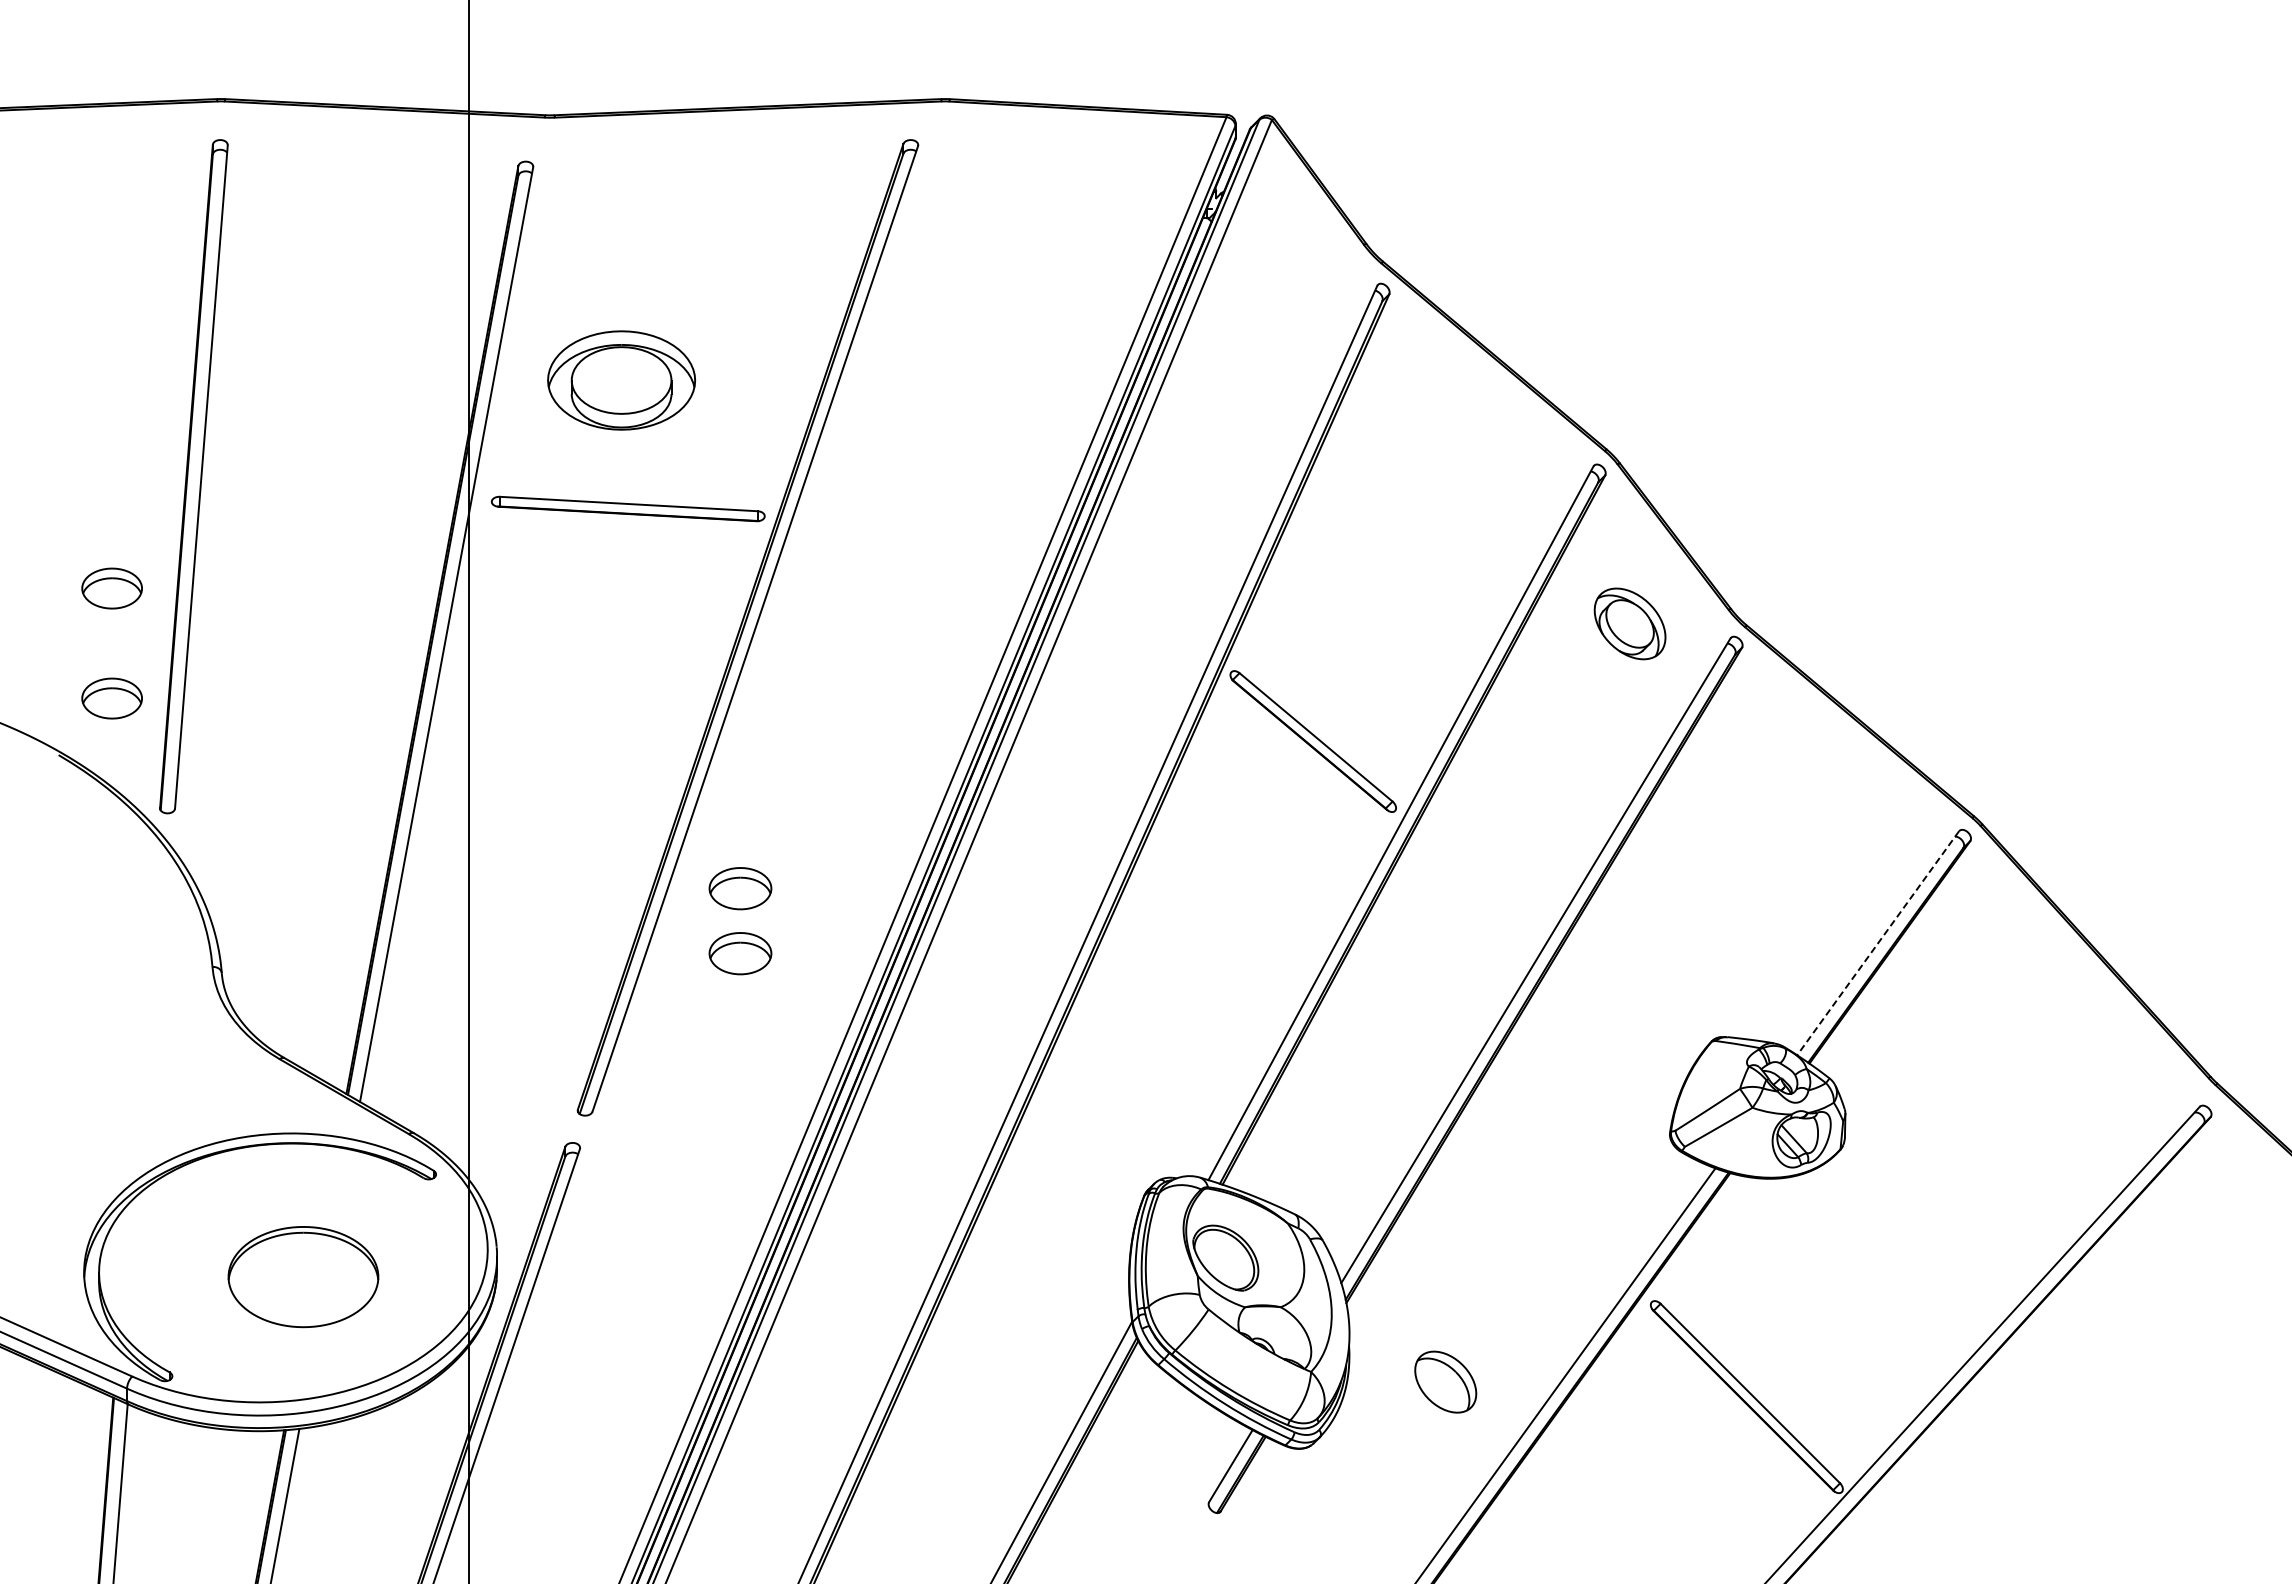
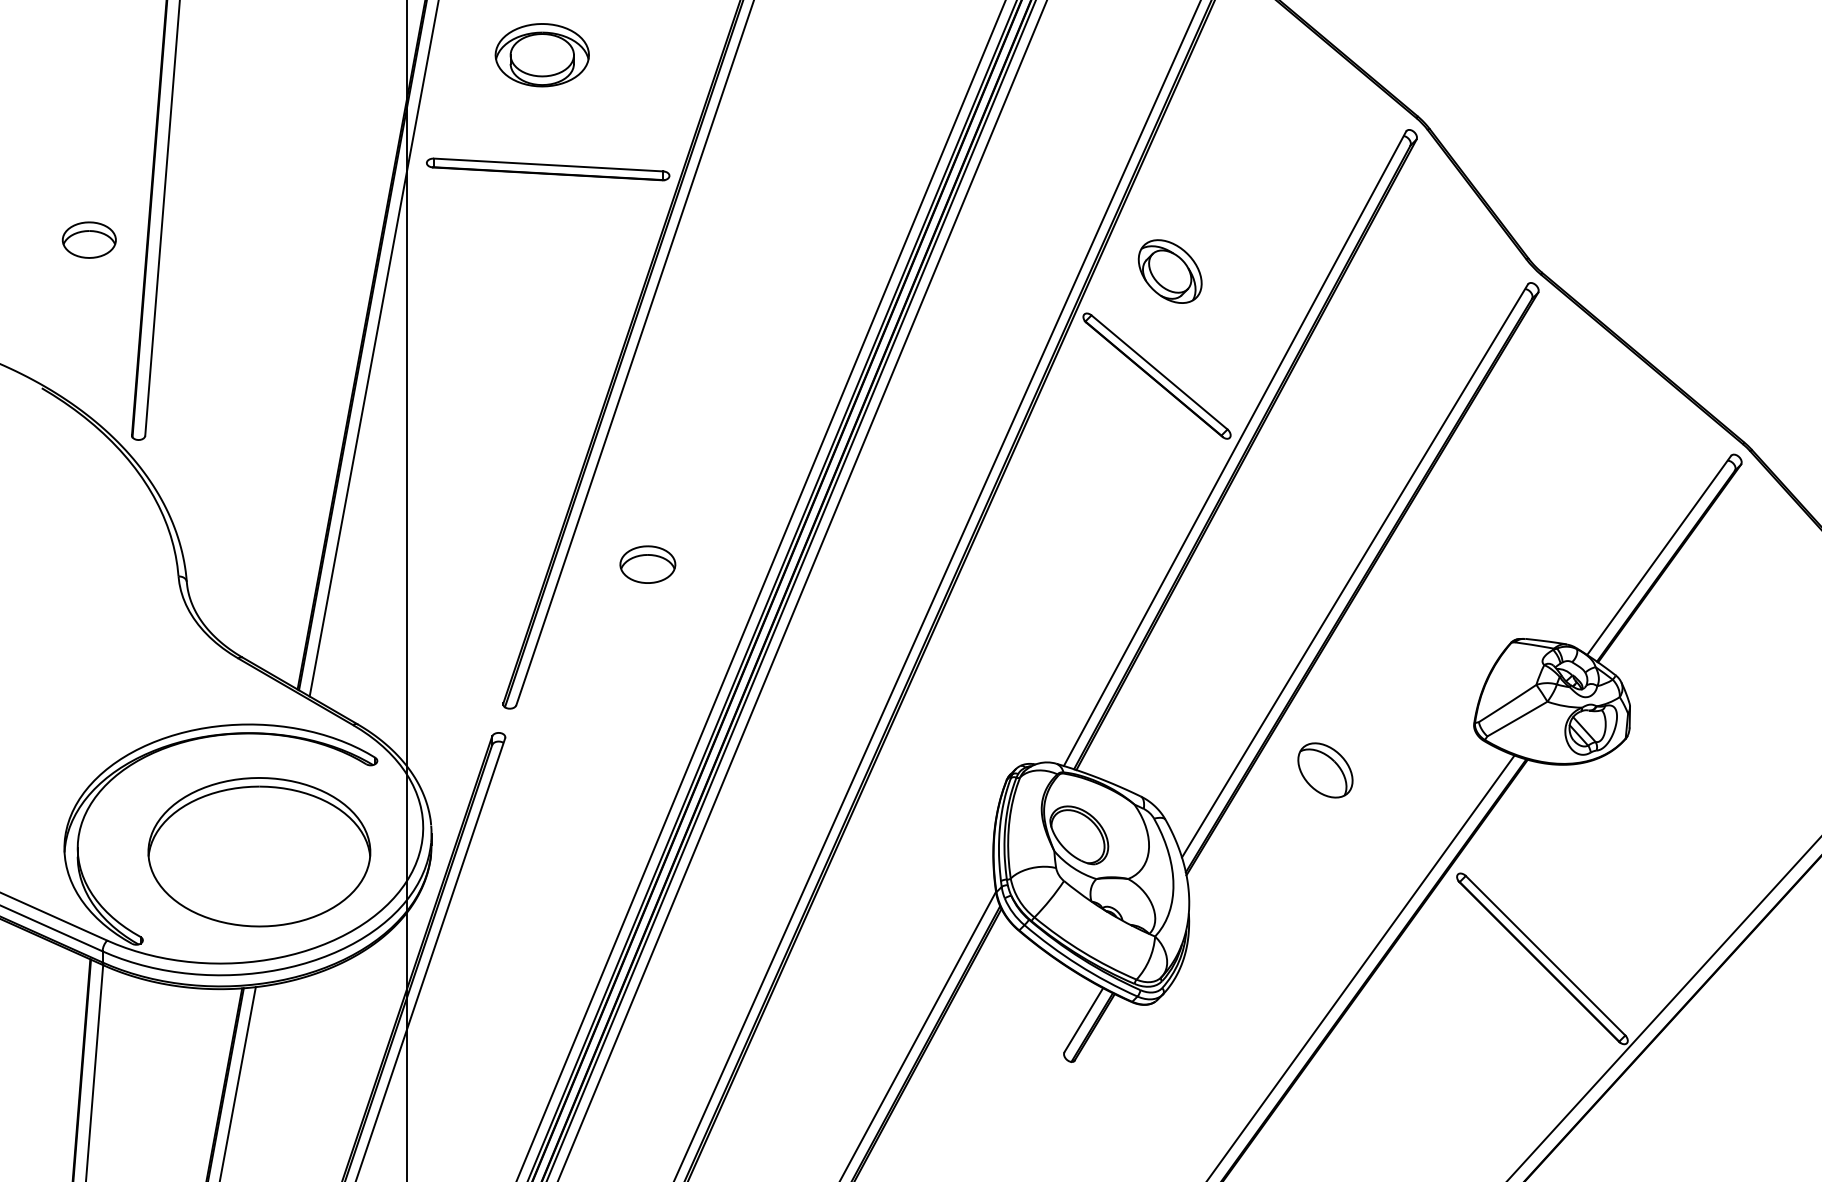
part: (621, 380) -> (542, 55), size x0.71
part: (1629, 623) -> (1169, 271), moved
part: (111, 698) -> (88, 337), removed
part: (740, 888) -> (647, 506), removed
line: (1877, 943) -> (1658, 555), dashed -> solid
part: (303, 1276) -> (259, 851), size x1.67
part: (1445, 1381) -> (1325, 769), moved

